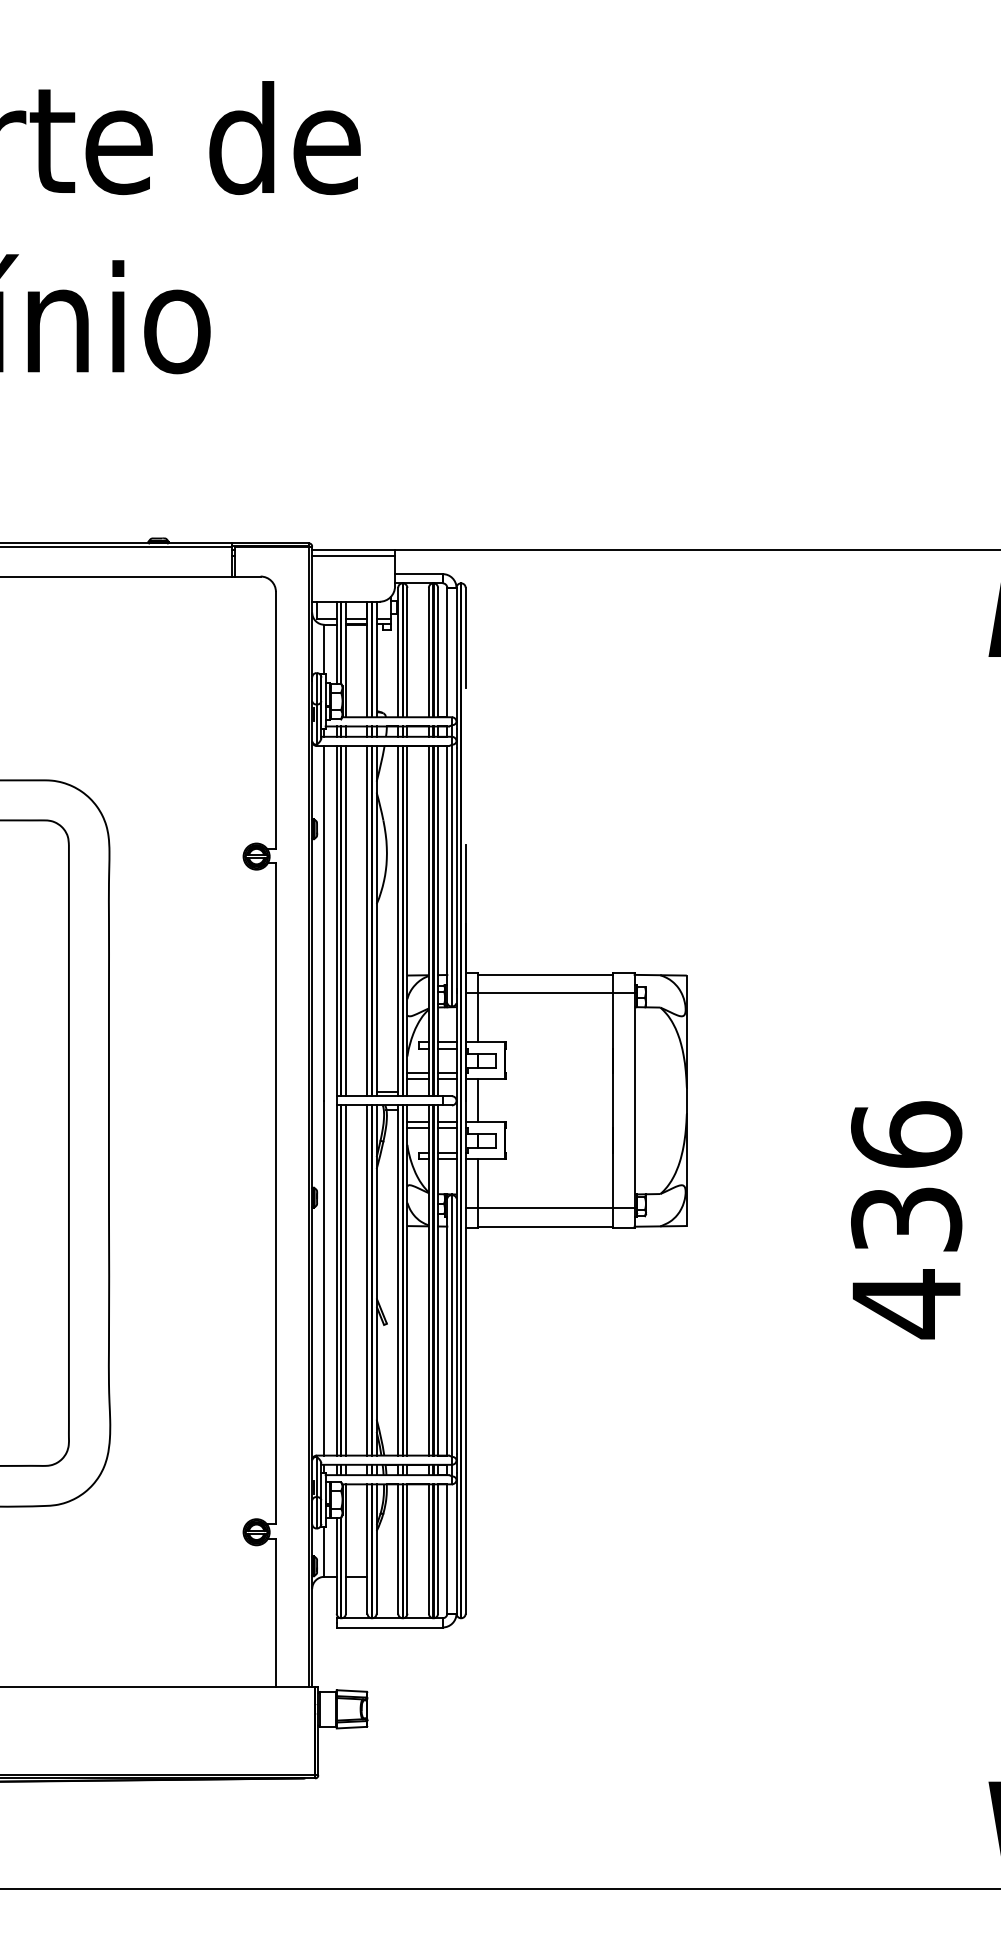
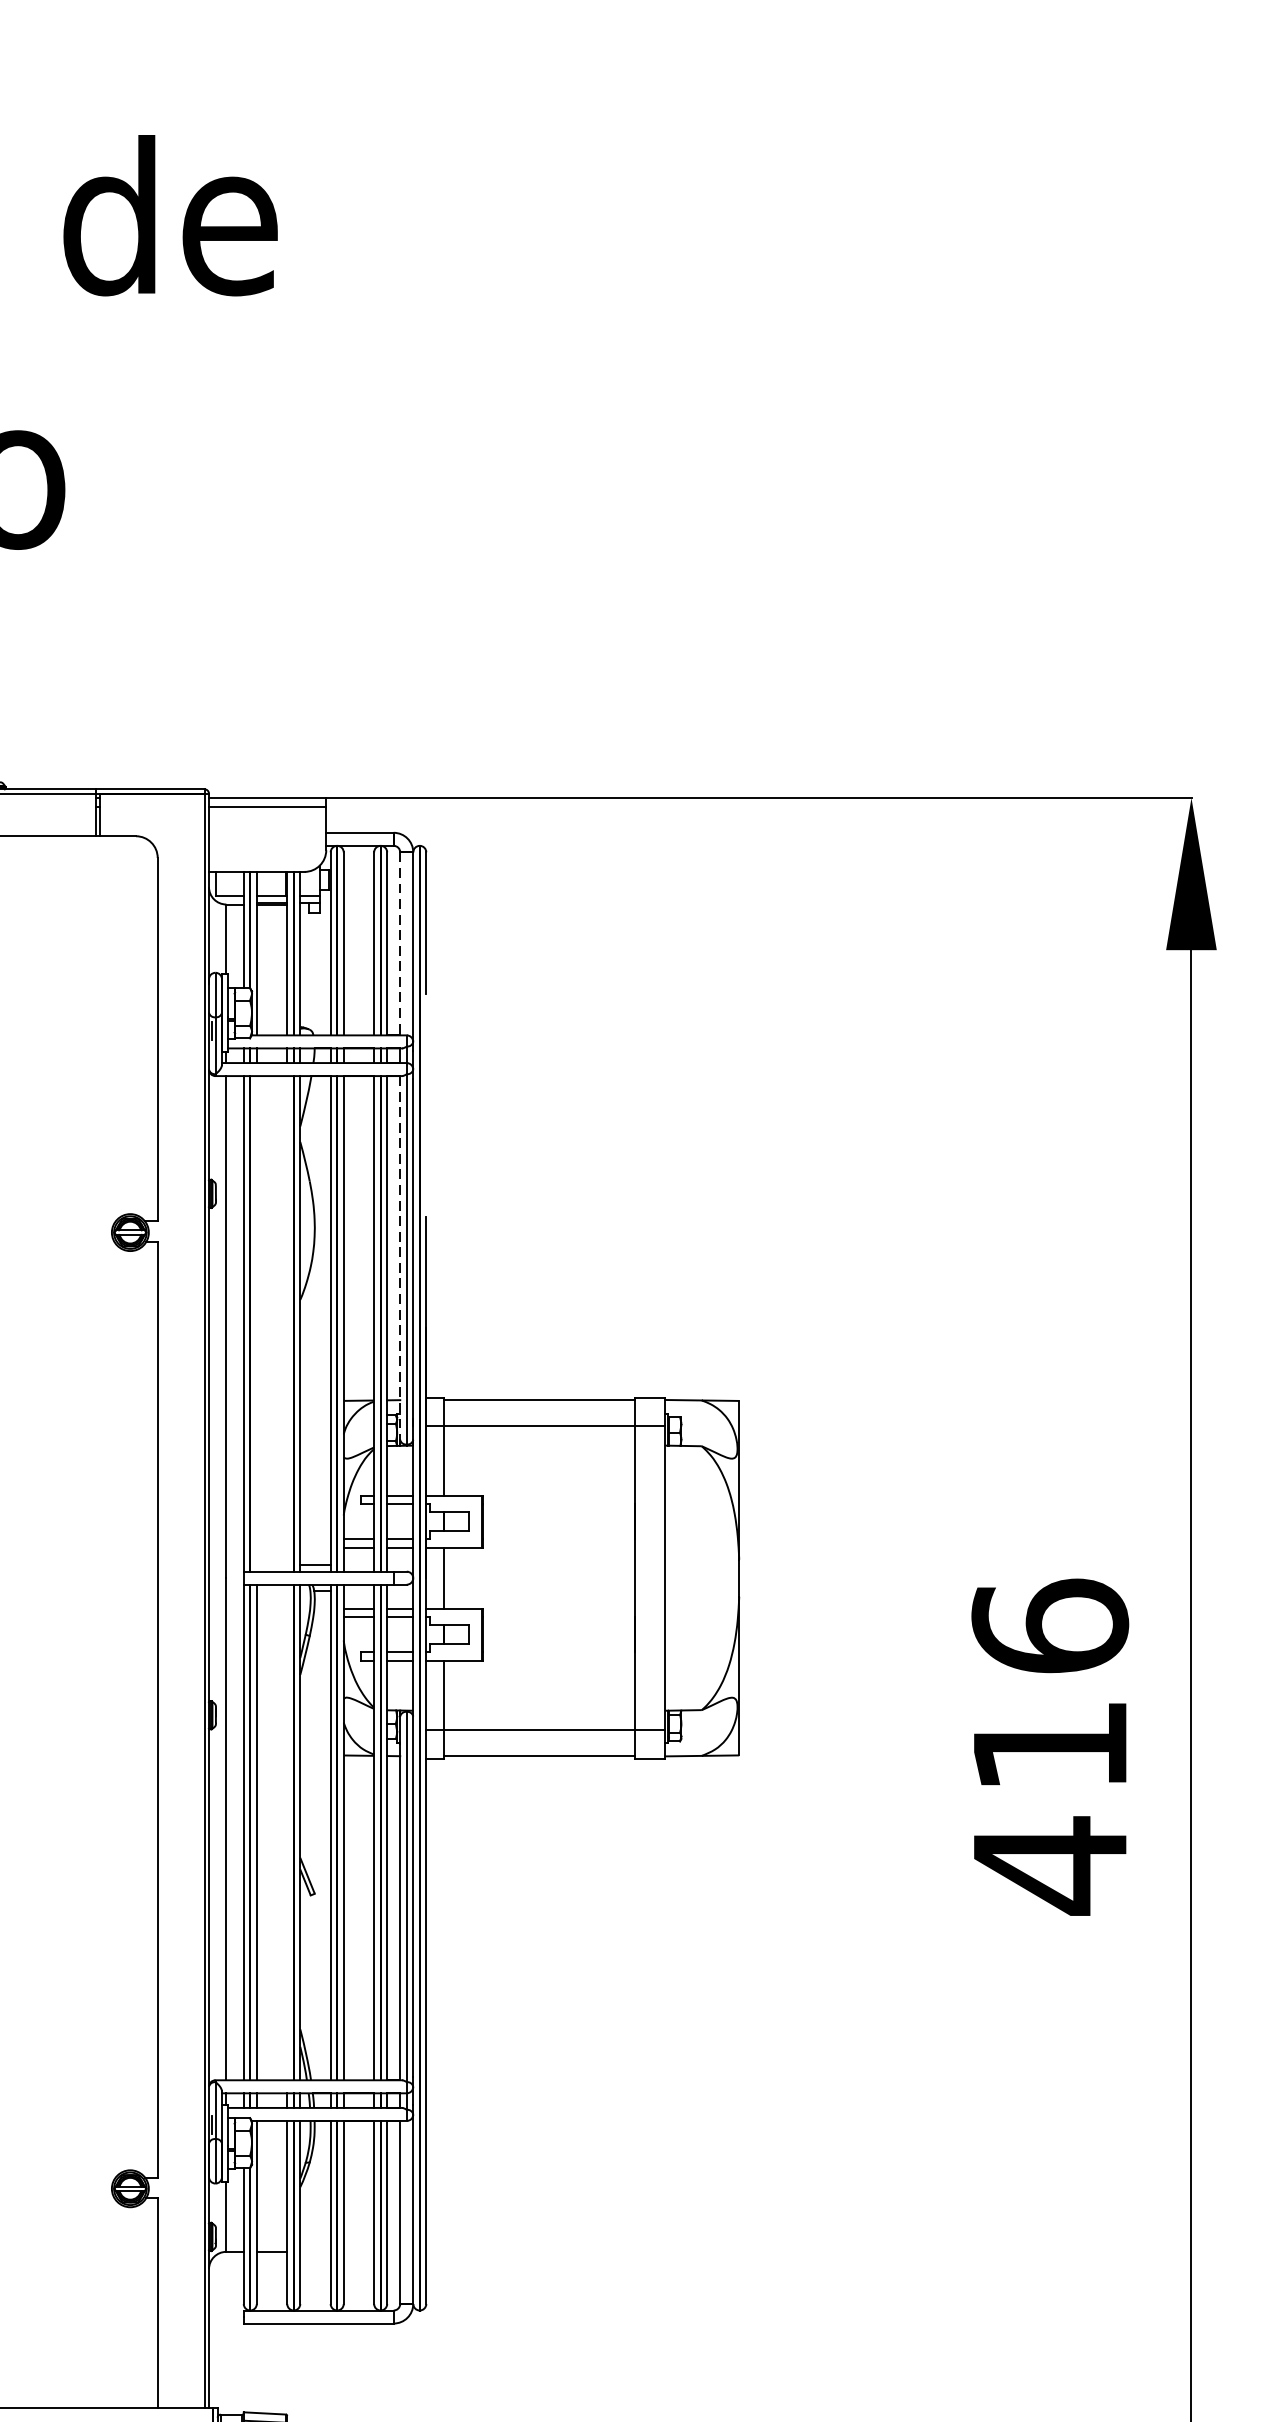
line: (447, 652) -> (400, 943), solid -> dashed
line: (447, 874) -> (400, 1257), solid -> dashed
line: (345, 921) -> (256, 1324), removed
line: (367, 921) -> (287, 1324), removed
text: (906, 1219) -> (1050, 1746), 436 -> 416
line: (367, 1280) -> (287, 1832), removed

